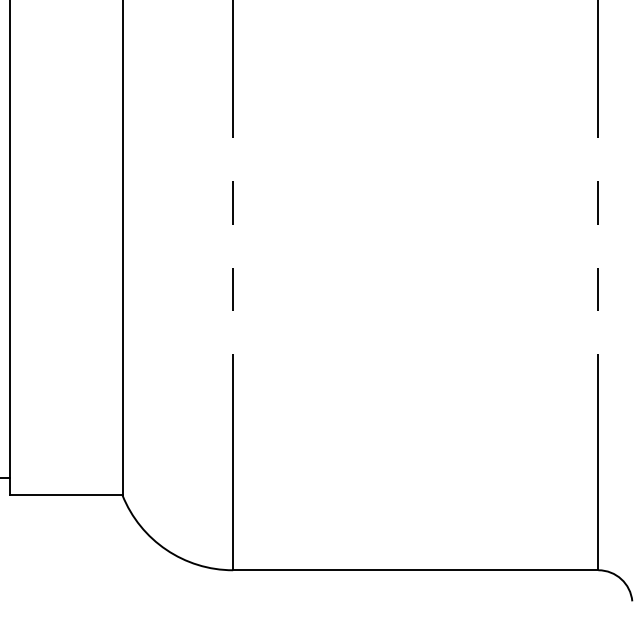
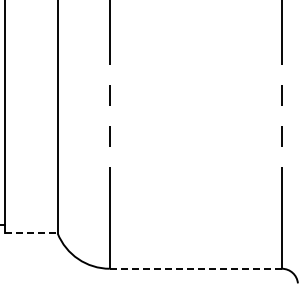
line: (66, 495) -> (31, 233), solid -> dashed
line: (417, 569) -> (196, 268), solid -> dashed

